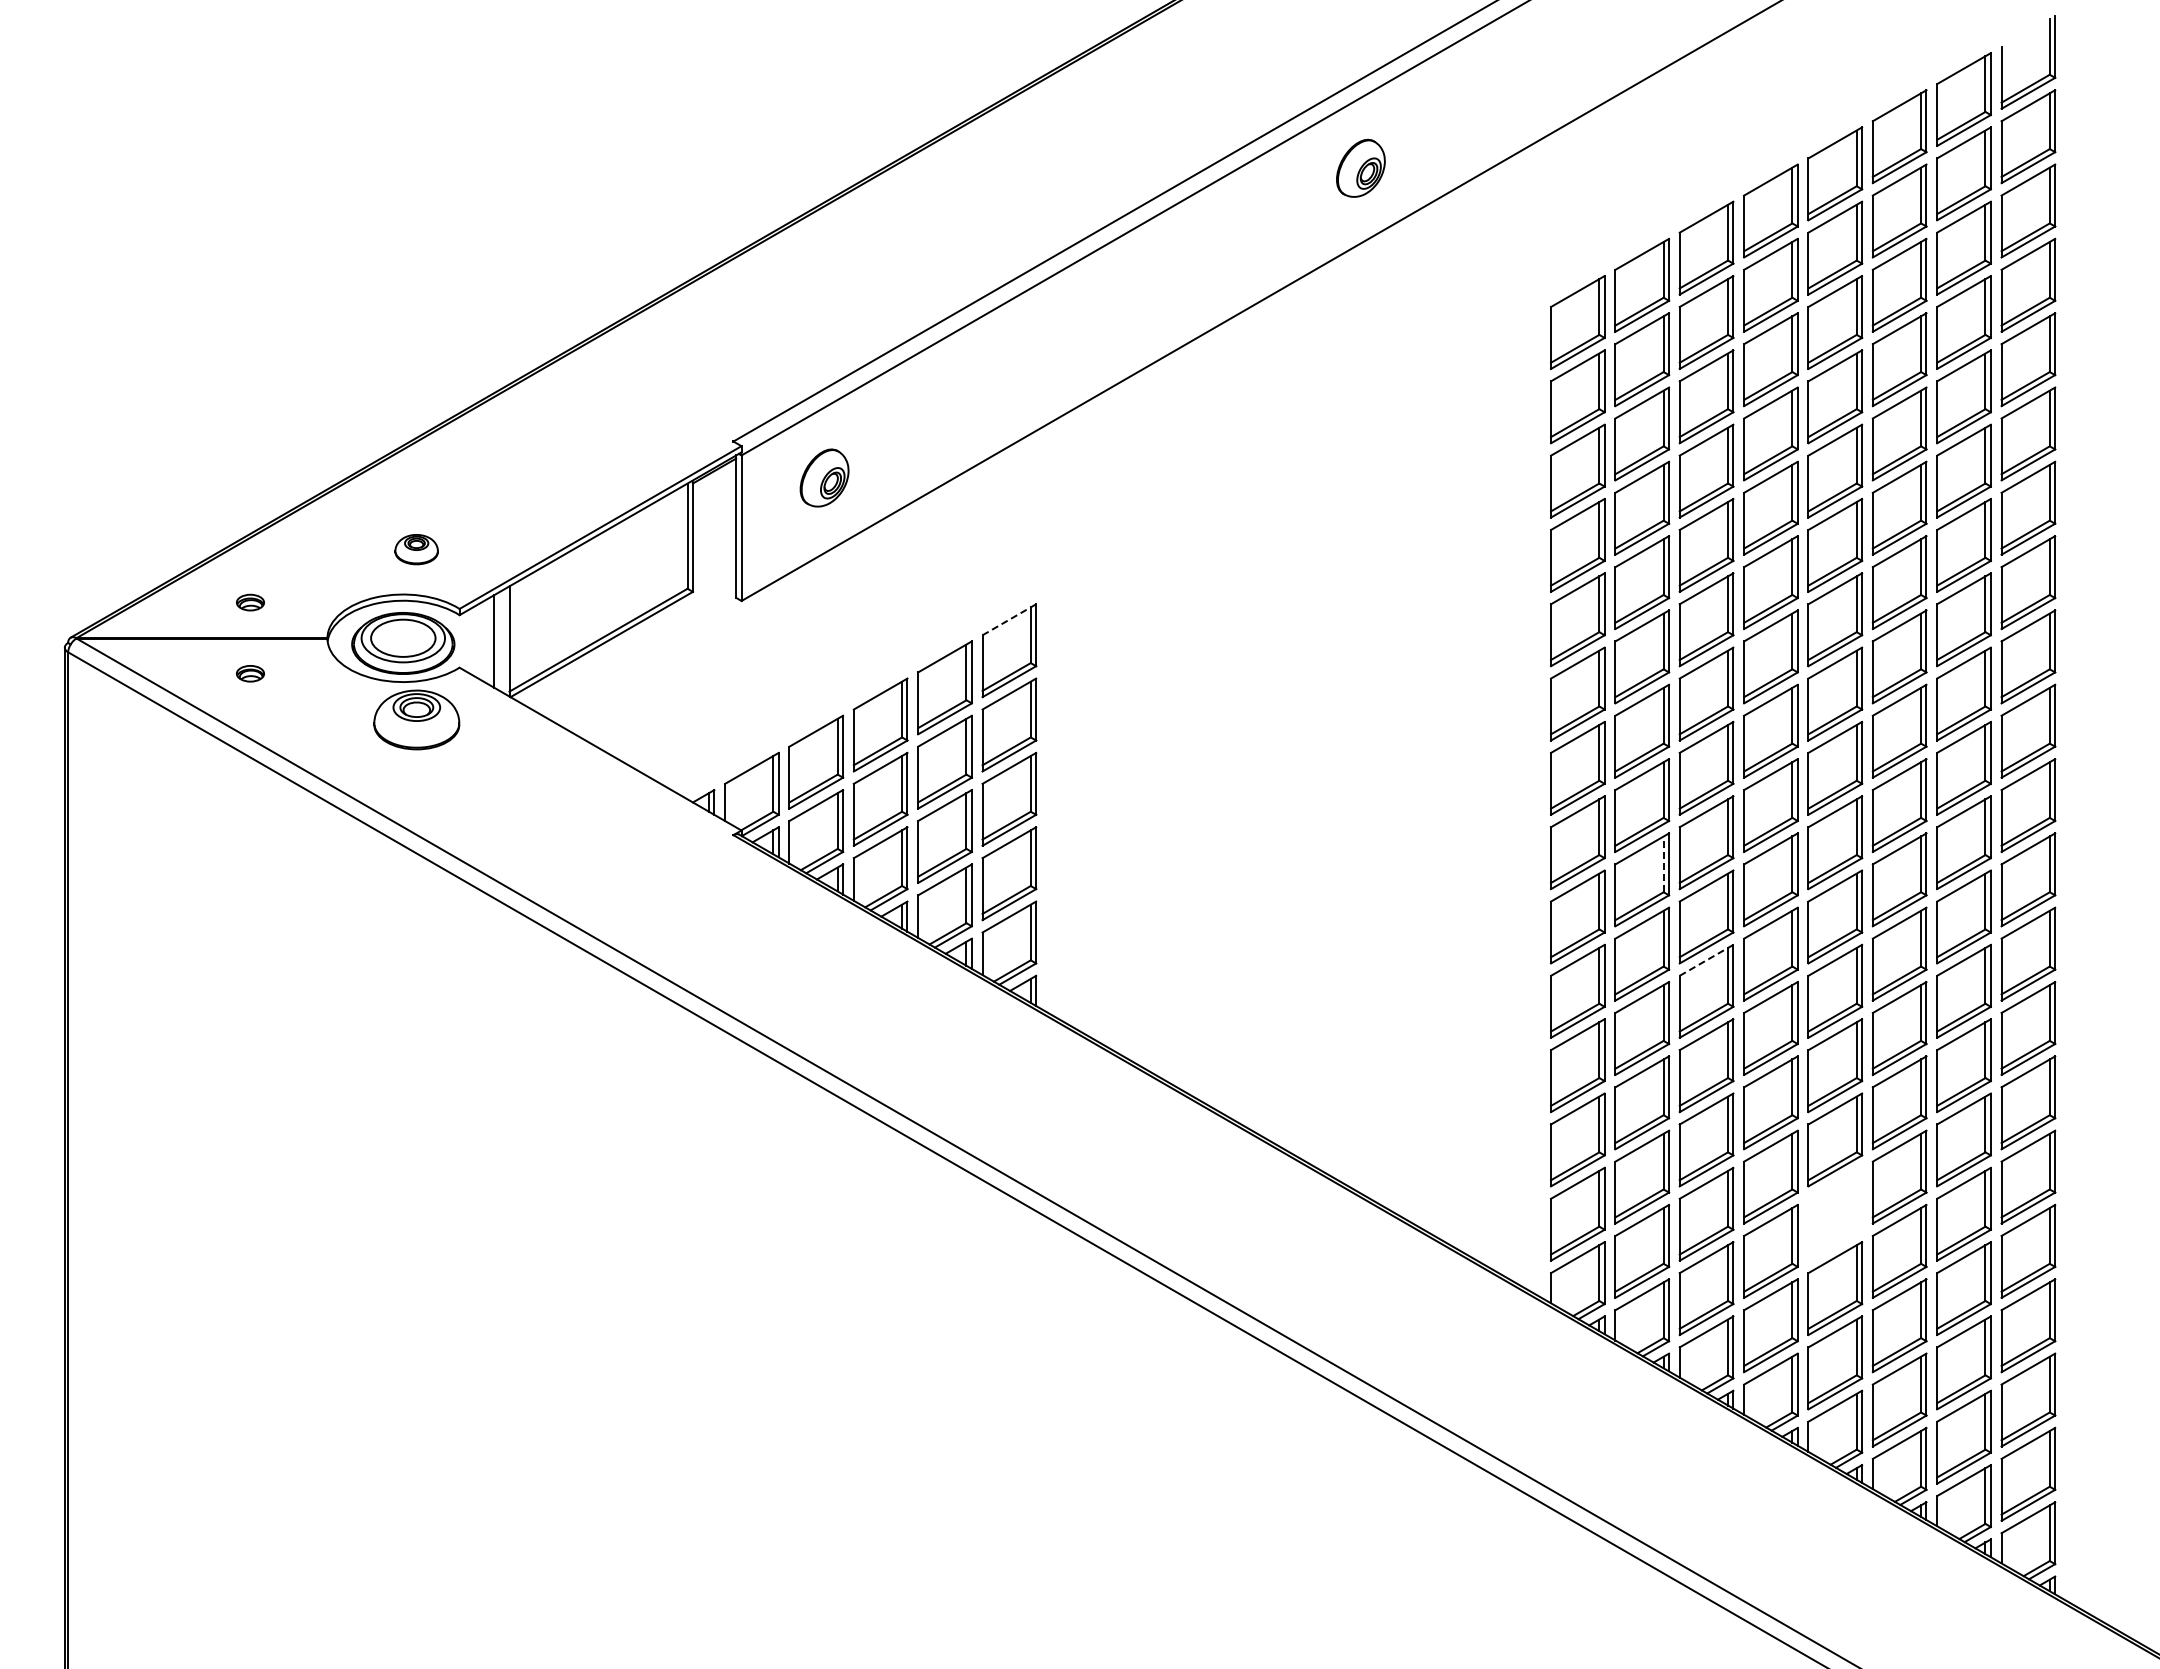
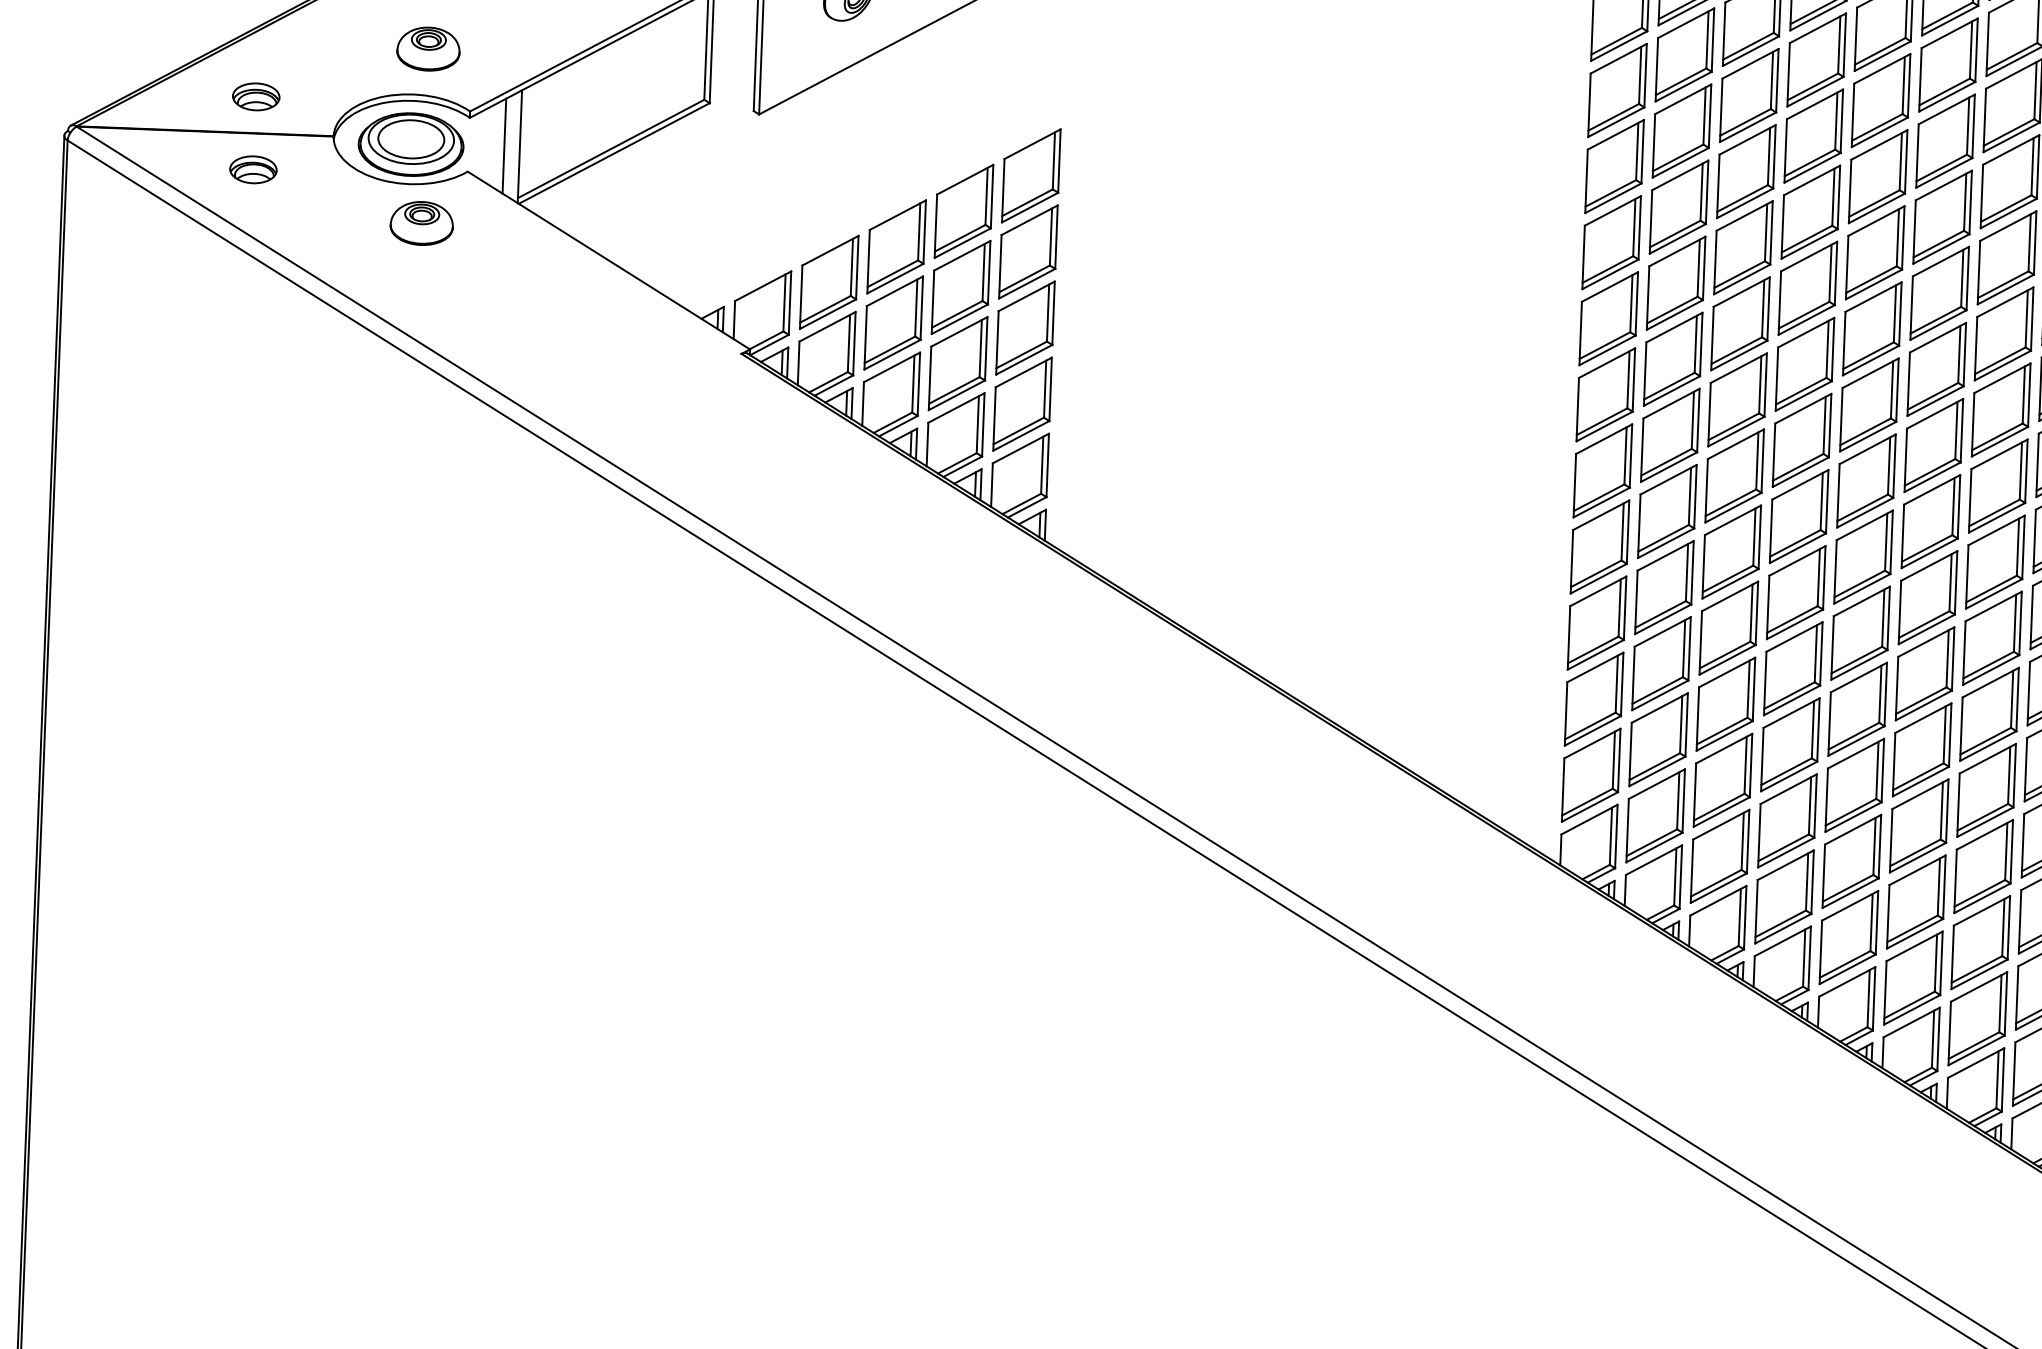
part: (416, 549) -> (428, 48), size x1.43
part: (250, 602) -> (256, 96), size x1.67
line: (1009, 619) -> (1032, 143), dashed -> solid
part: (250, 673) -> (253, 169), size x1.67
part: (416, 719) -> (421, 222), size x0.71
line: (1663, 864) -> (1692, 420), dashed -> solid
line: (1706, 960) -> (1732, 520), dashed -> solid
part: (1835, 1213) -> (1855, 784), added

